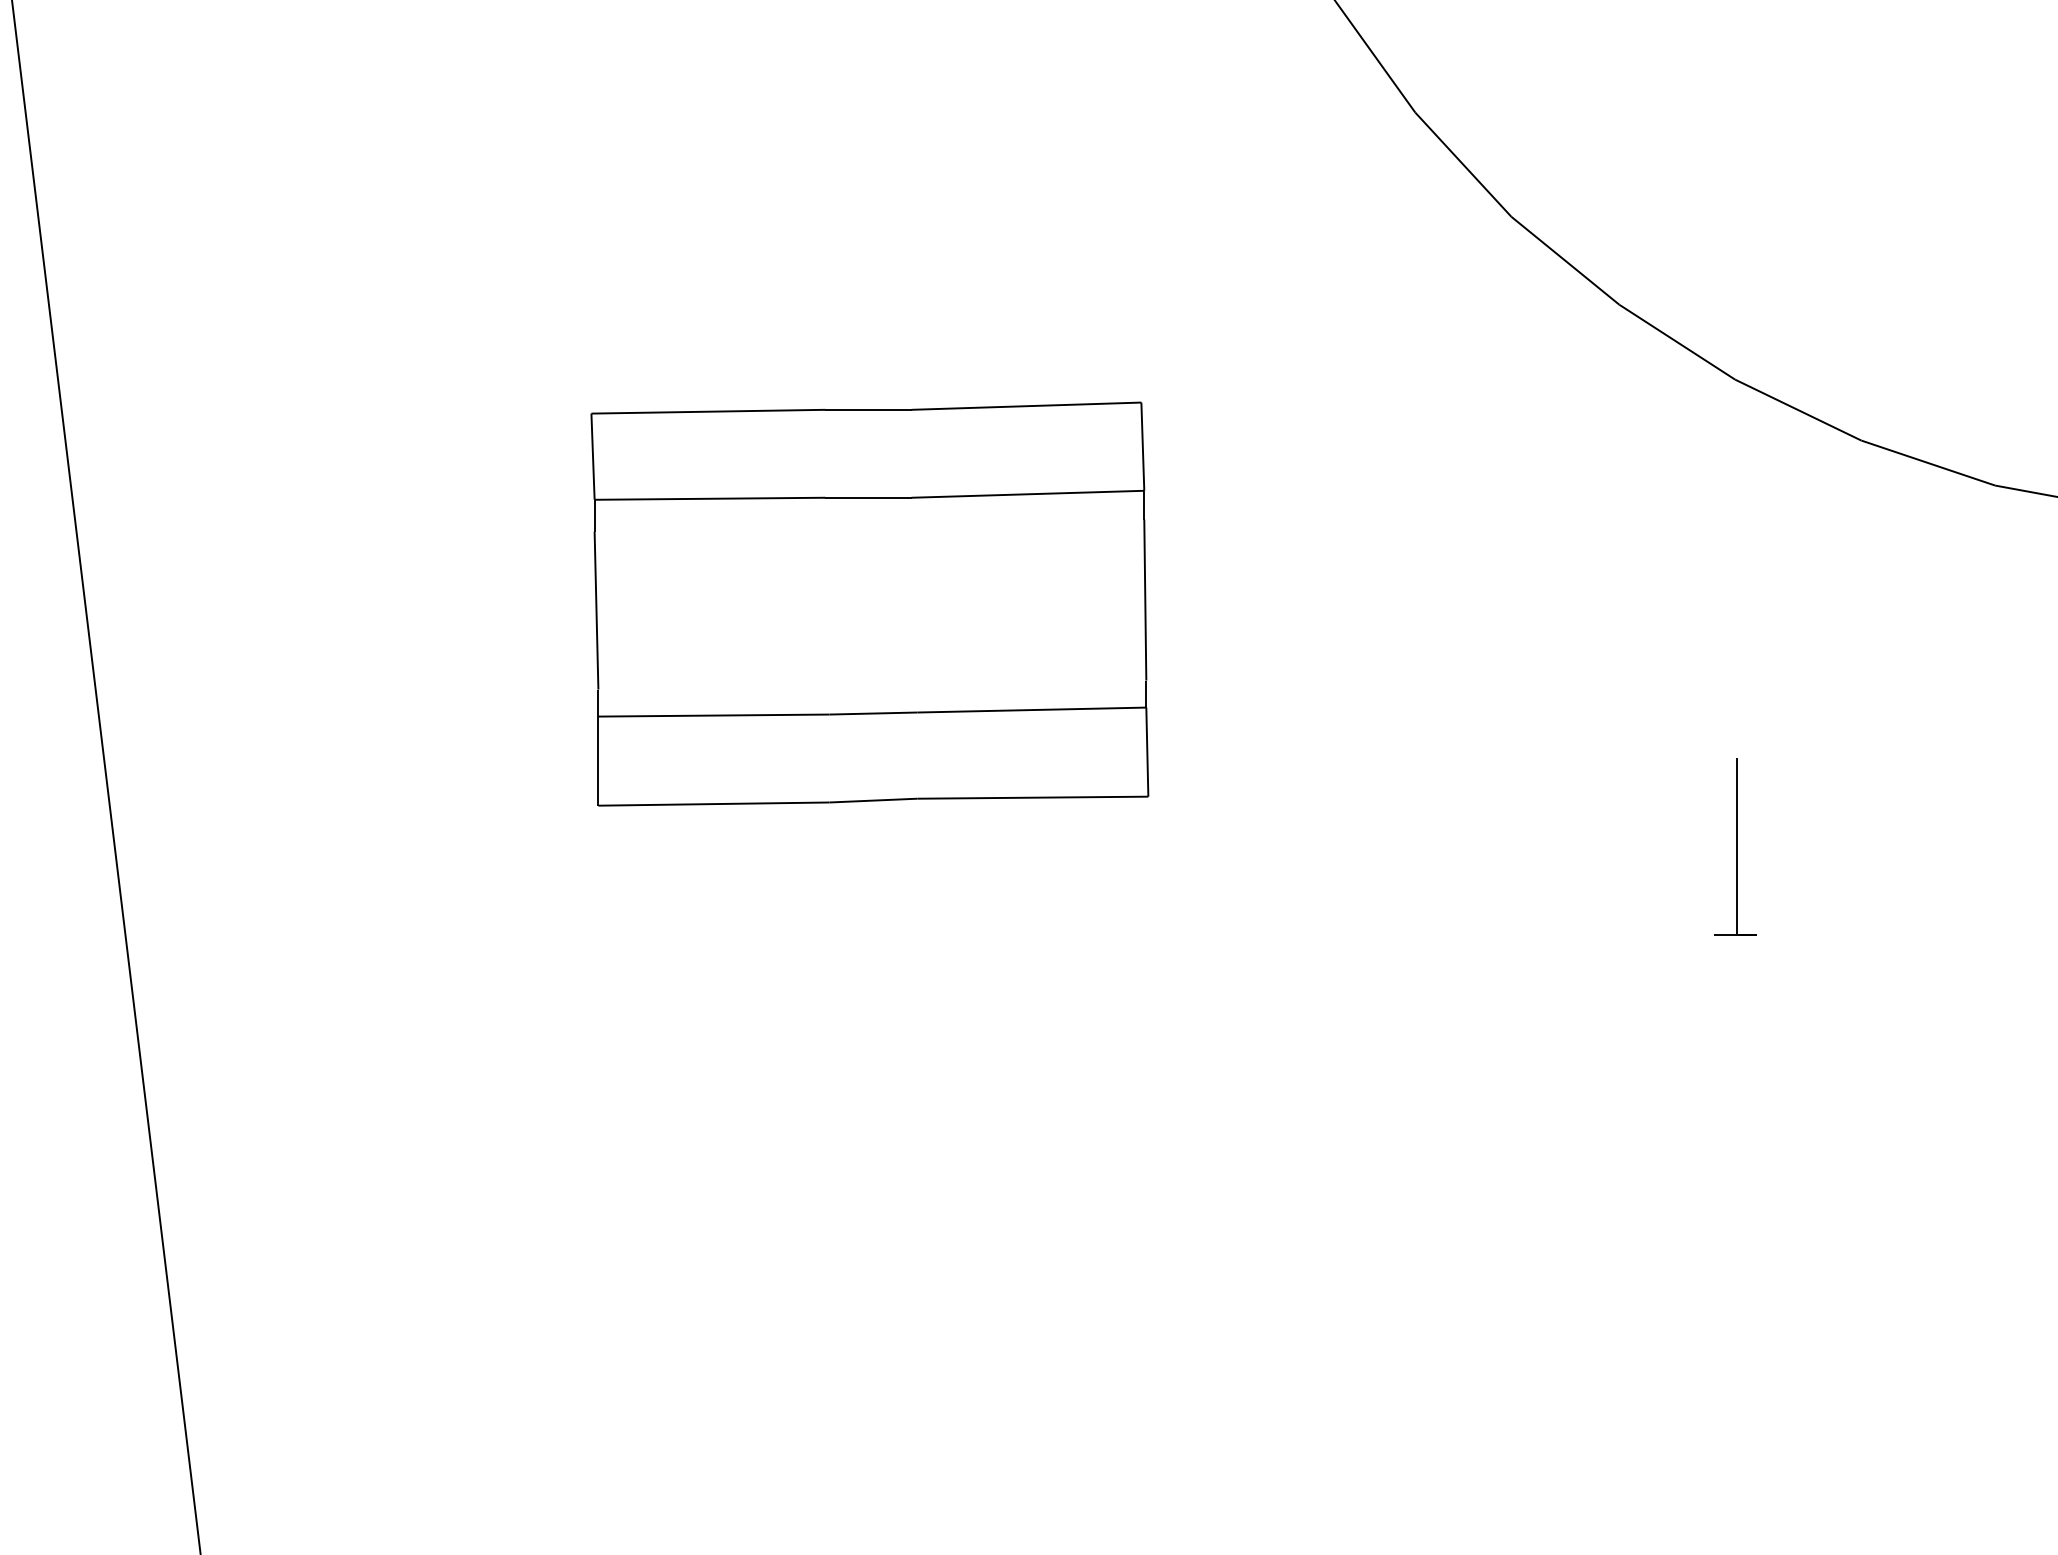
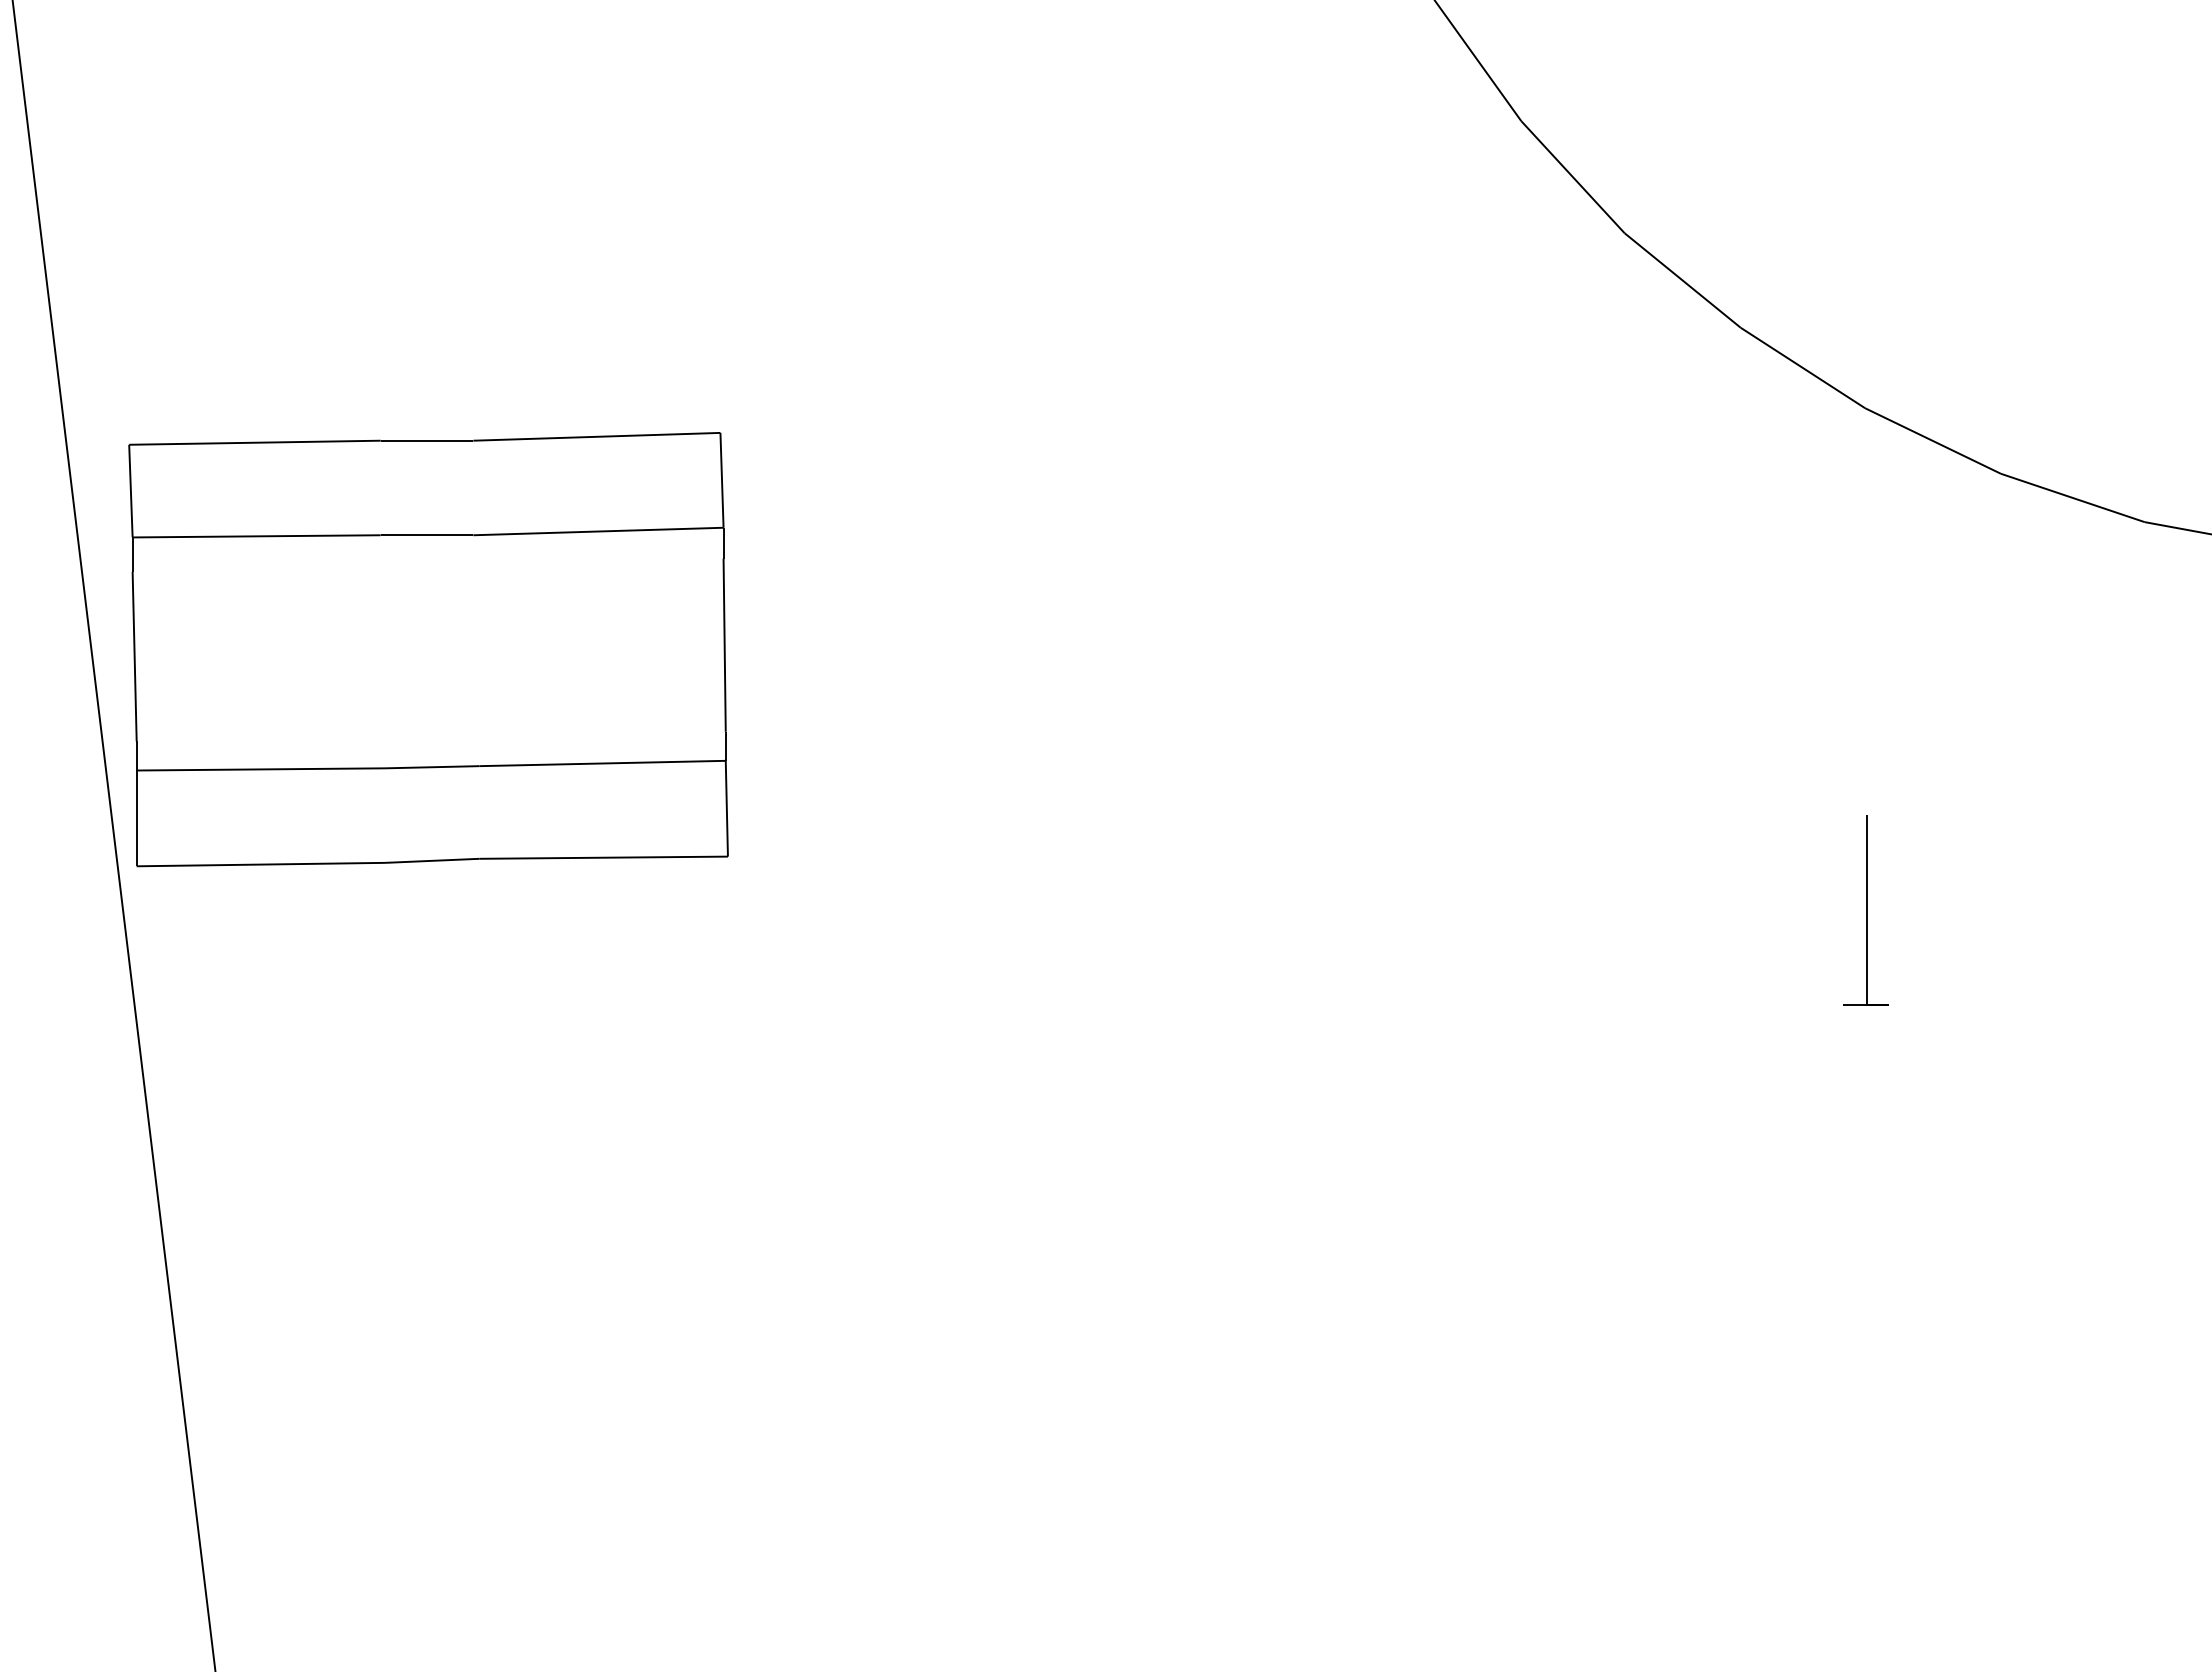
part: (869, 603) -> (428, 648), moved

